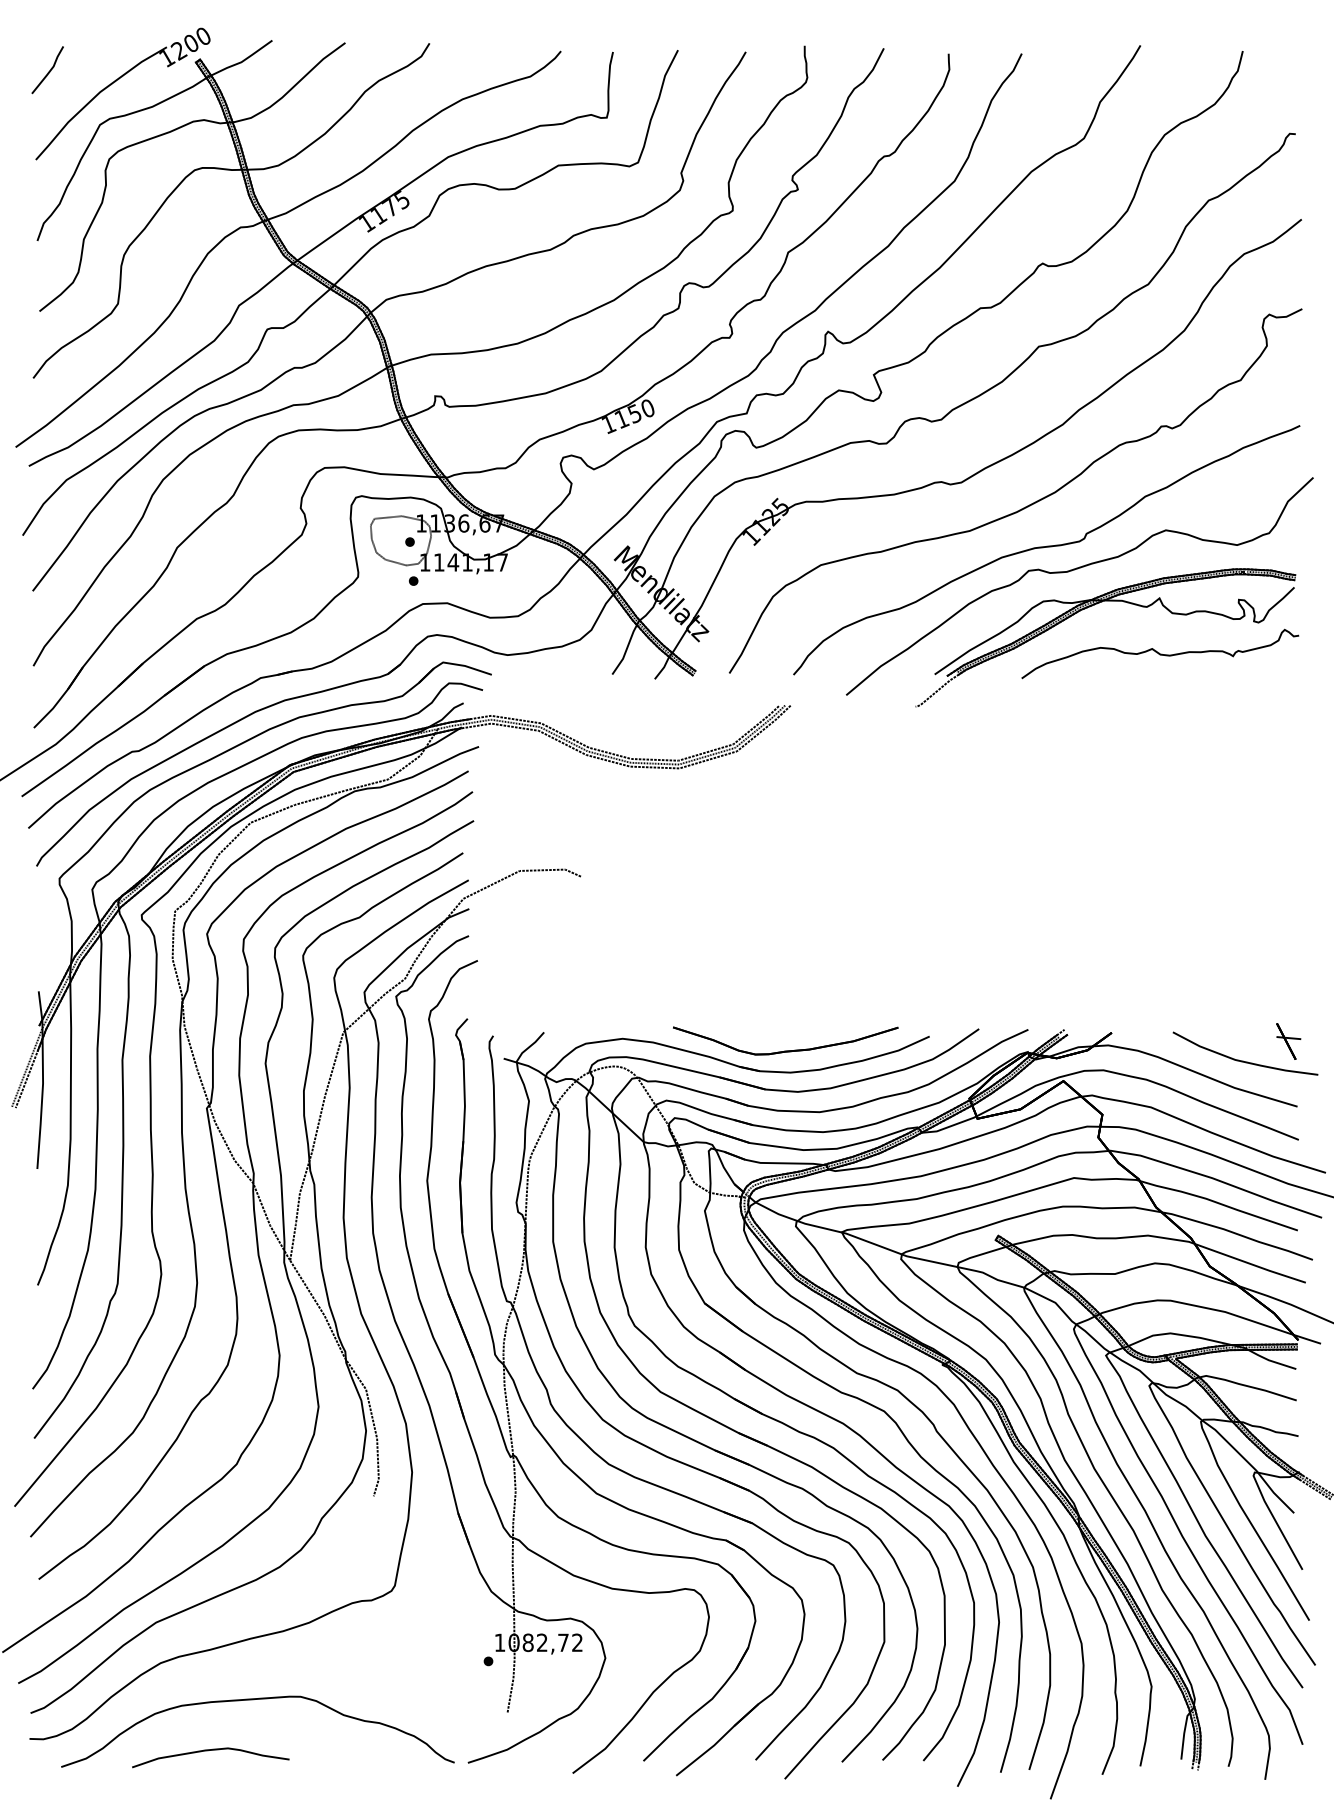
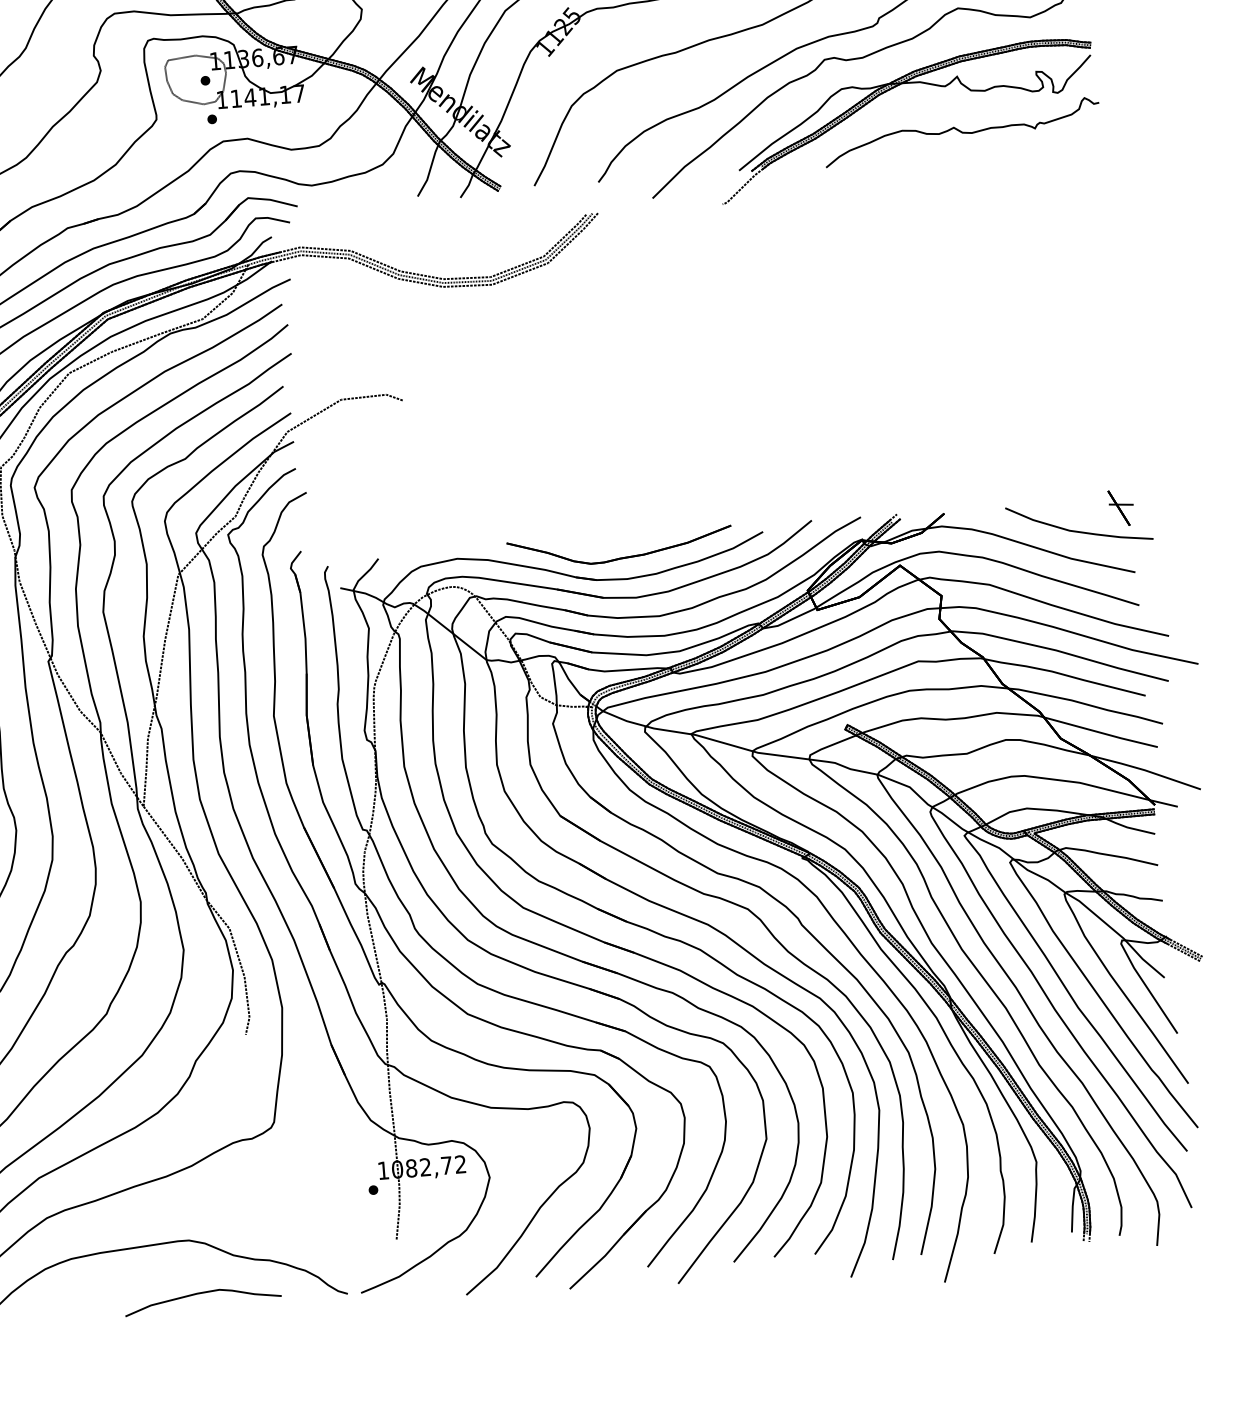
curve: (208, 1751) -> (200, 1294), moved

